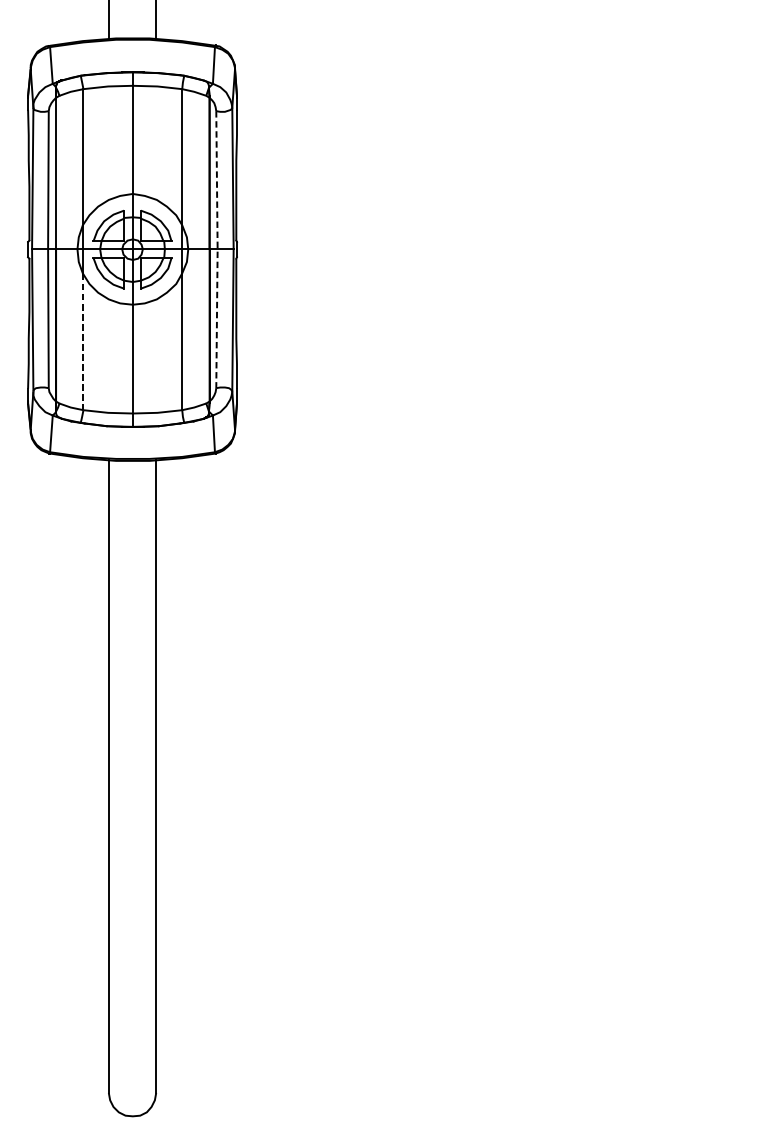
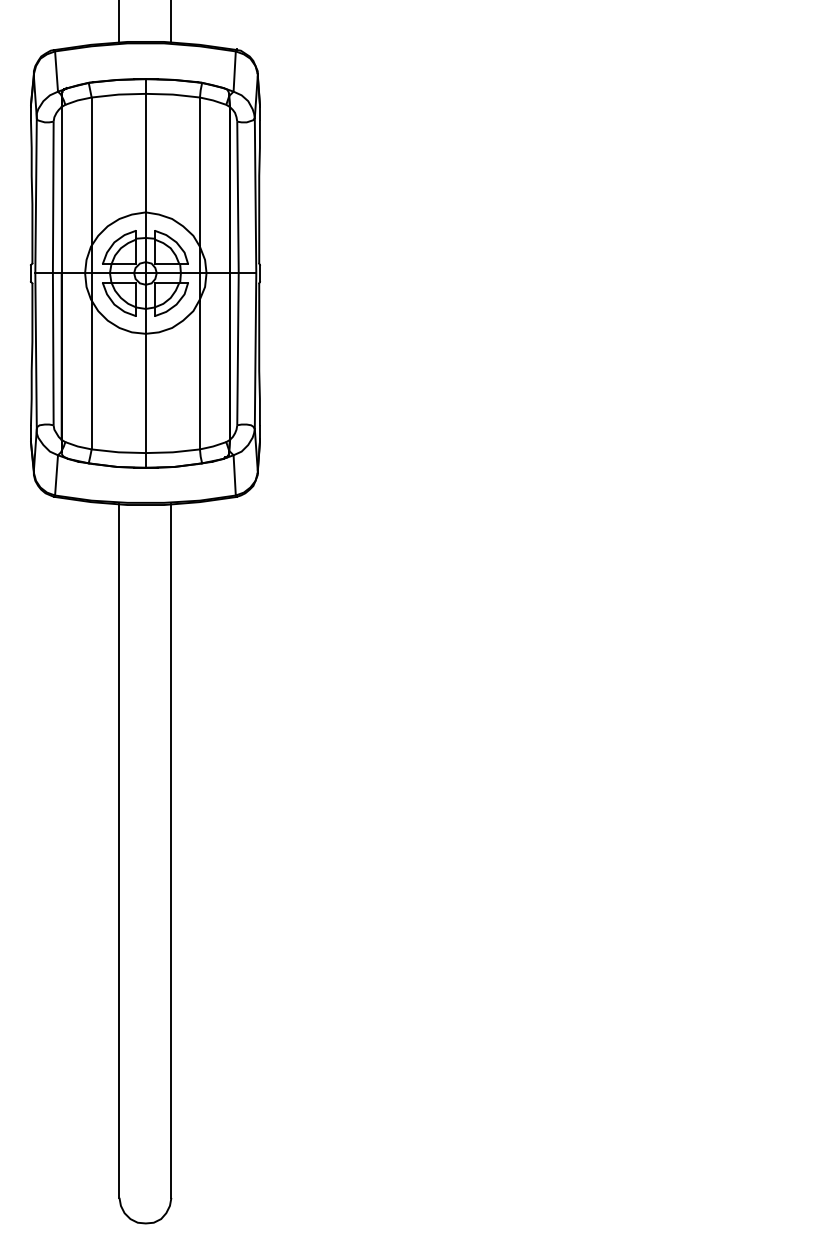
line: (217, 249) -> (238, 273), dashed -> solid
line: (83, 341) -> (91, 374), dashed -> solid

